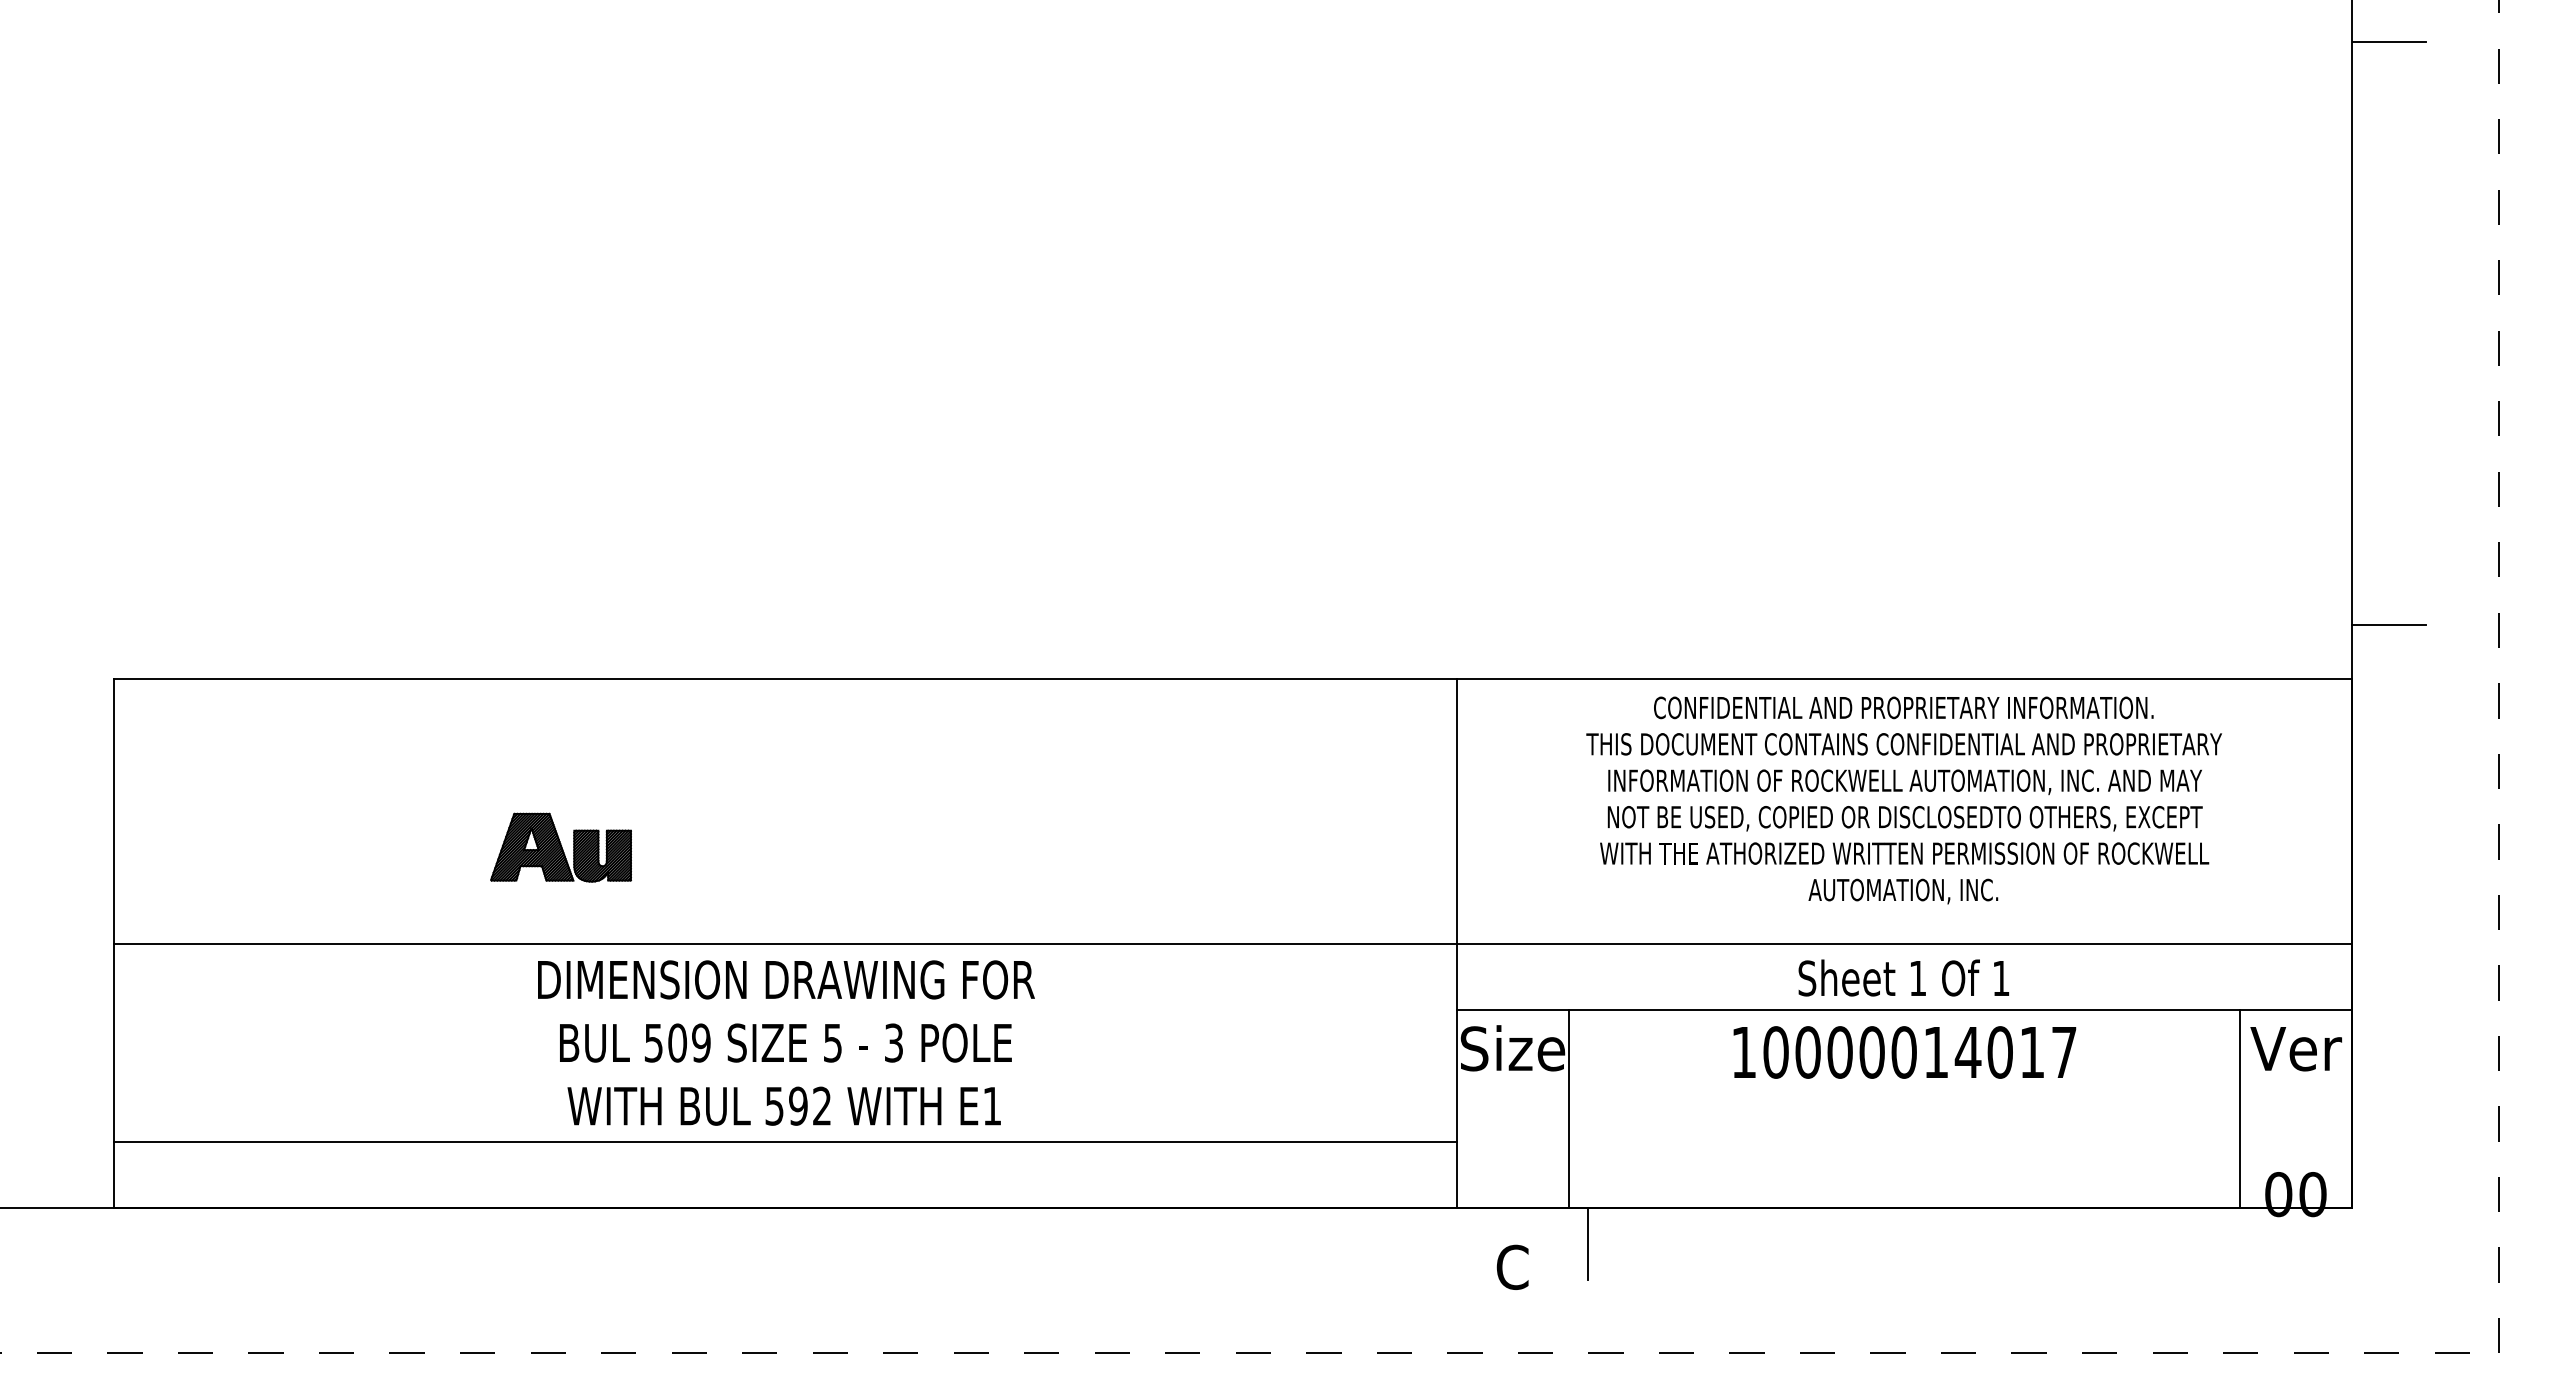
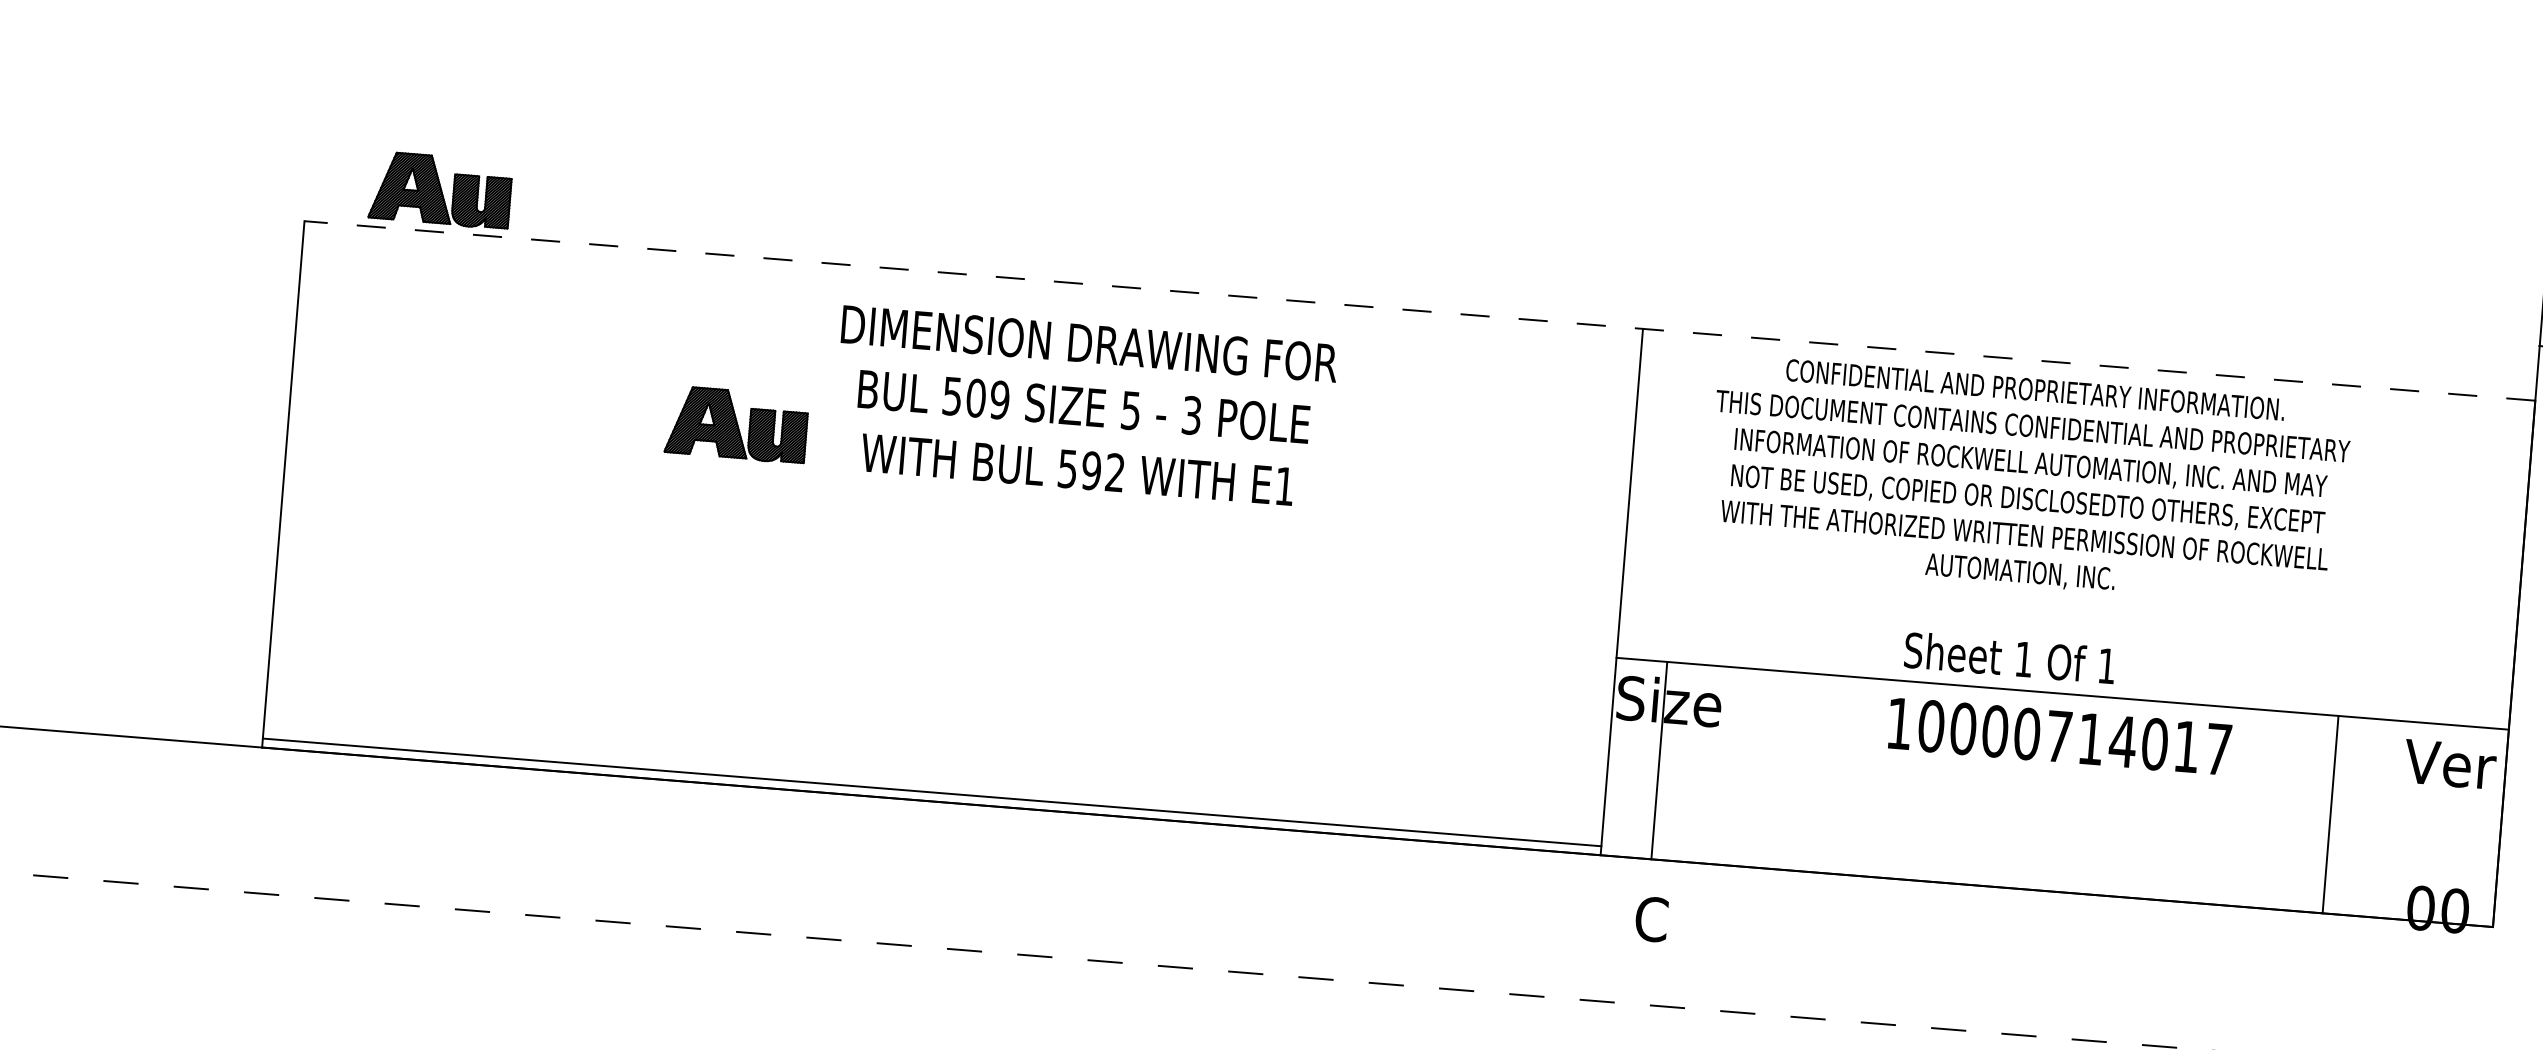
part: (246, 637) -> (440, 190), added
line: (1232, 679) -> (1419, 310), solid -> dashed
text: (1903, 800) -> (2027, 482), moved
line: (1232, 943) -> (1398, 574), removed
text: (1903, 977) -> (2009, 657), moved
text: (786, 1042) -> (1084, 406), moved
text: (1903, 1052) -> (2058, 736), 10000014017 -> 10000714017
line: (1568, 1108) -> (1659, 760), moved
line: (2240, 1108) -> (2331, 814), moved
line: (784, 1141) -> (931, 792), moved
line: (1588, 1243) -> (1729, 901), removed

